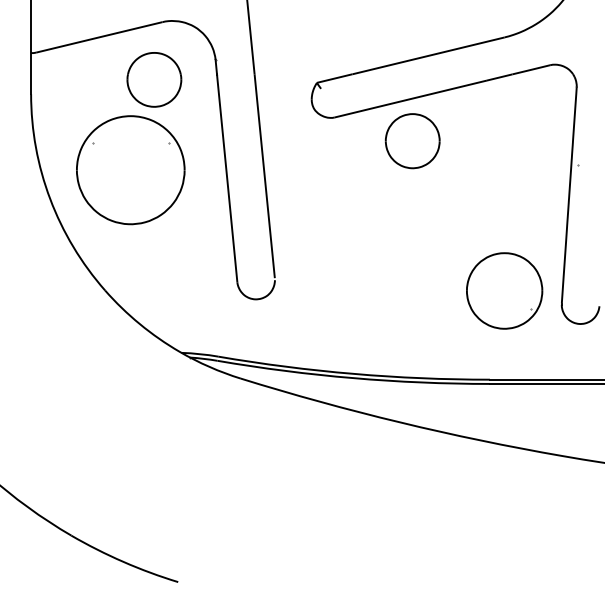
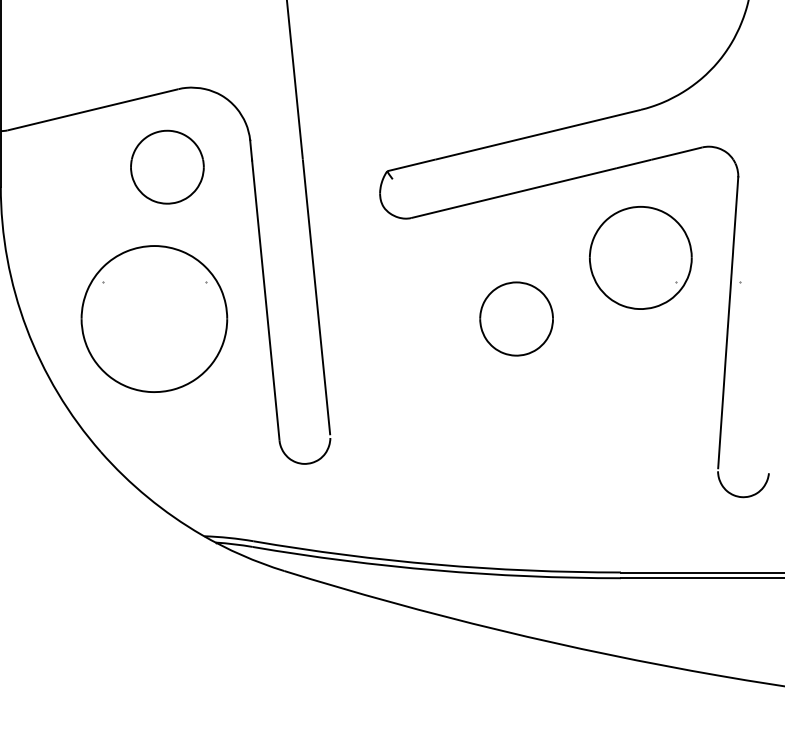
part: (412, 141) -> (516, 319), moved
part: (130, 170) -> (154, 319), moved
part: (504, 290) -> (640, 257), moved

